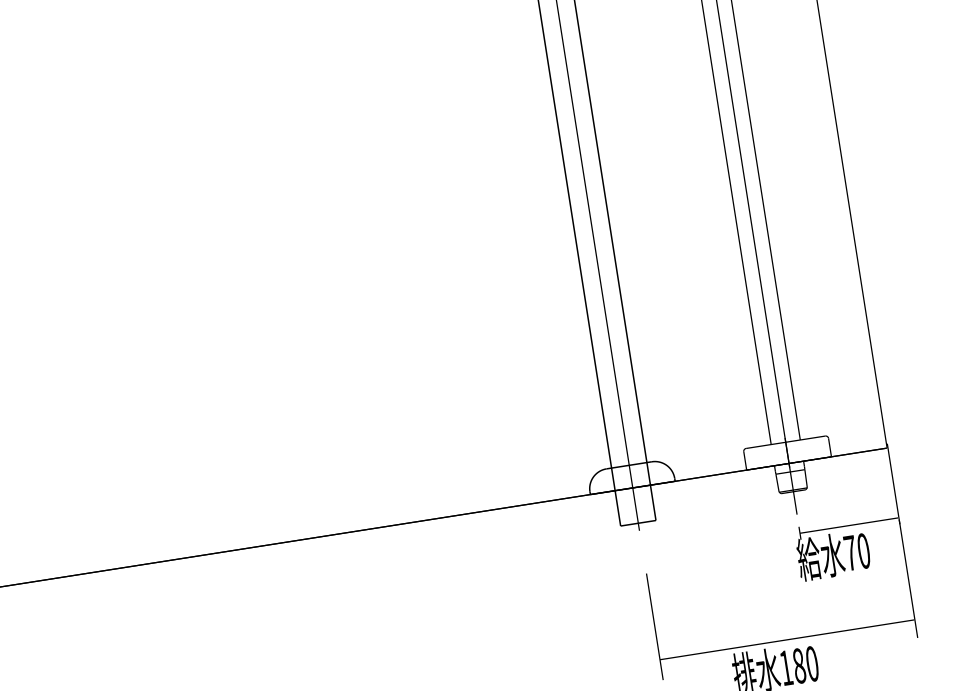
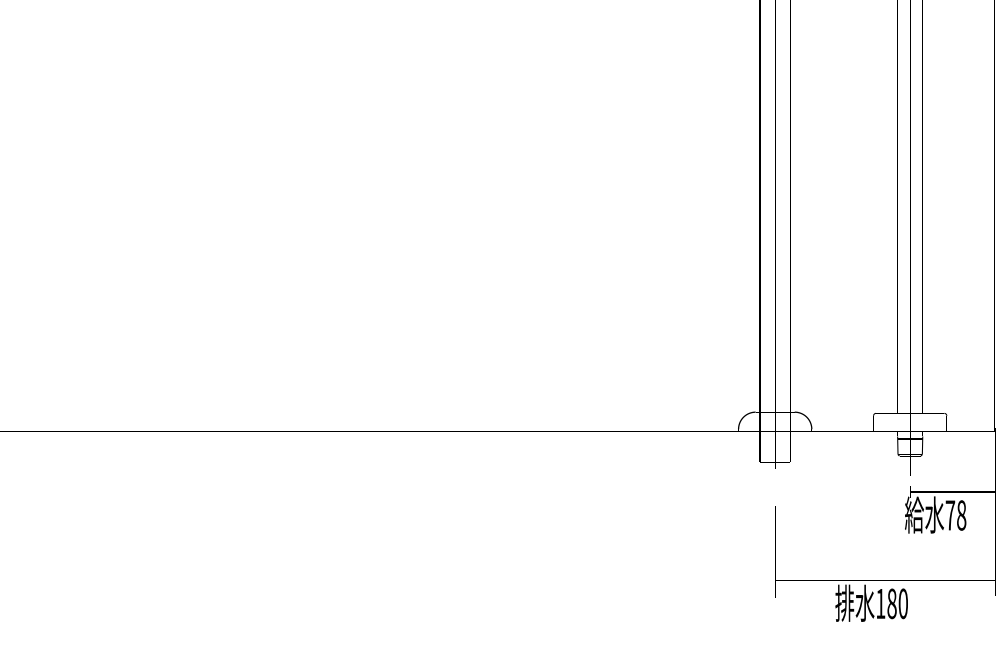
text: (863, 551) -> (961, 515), 70 -> 78

